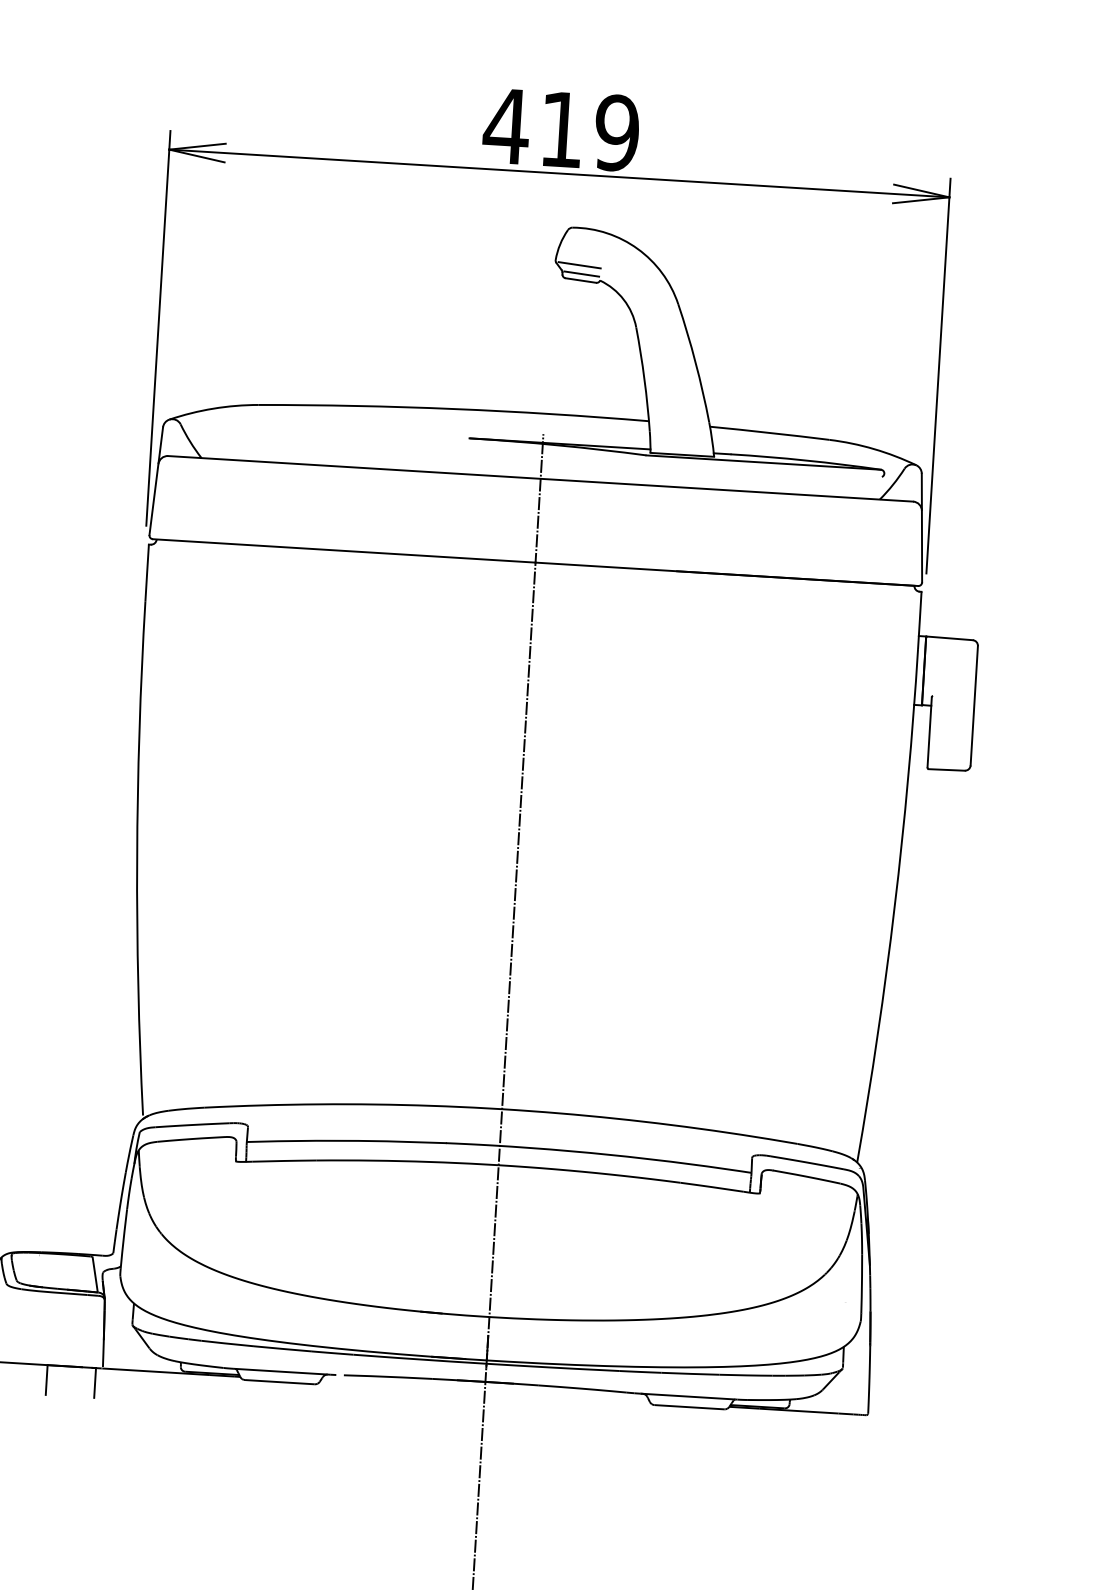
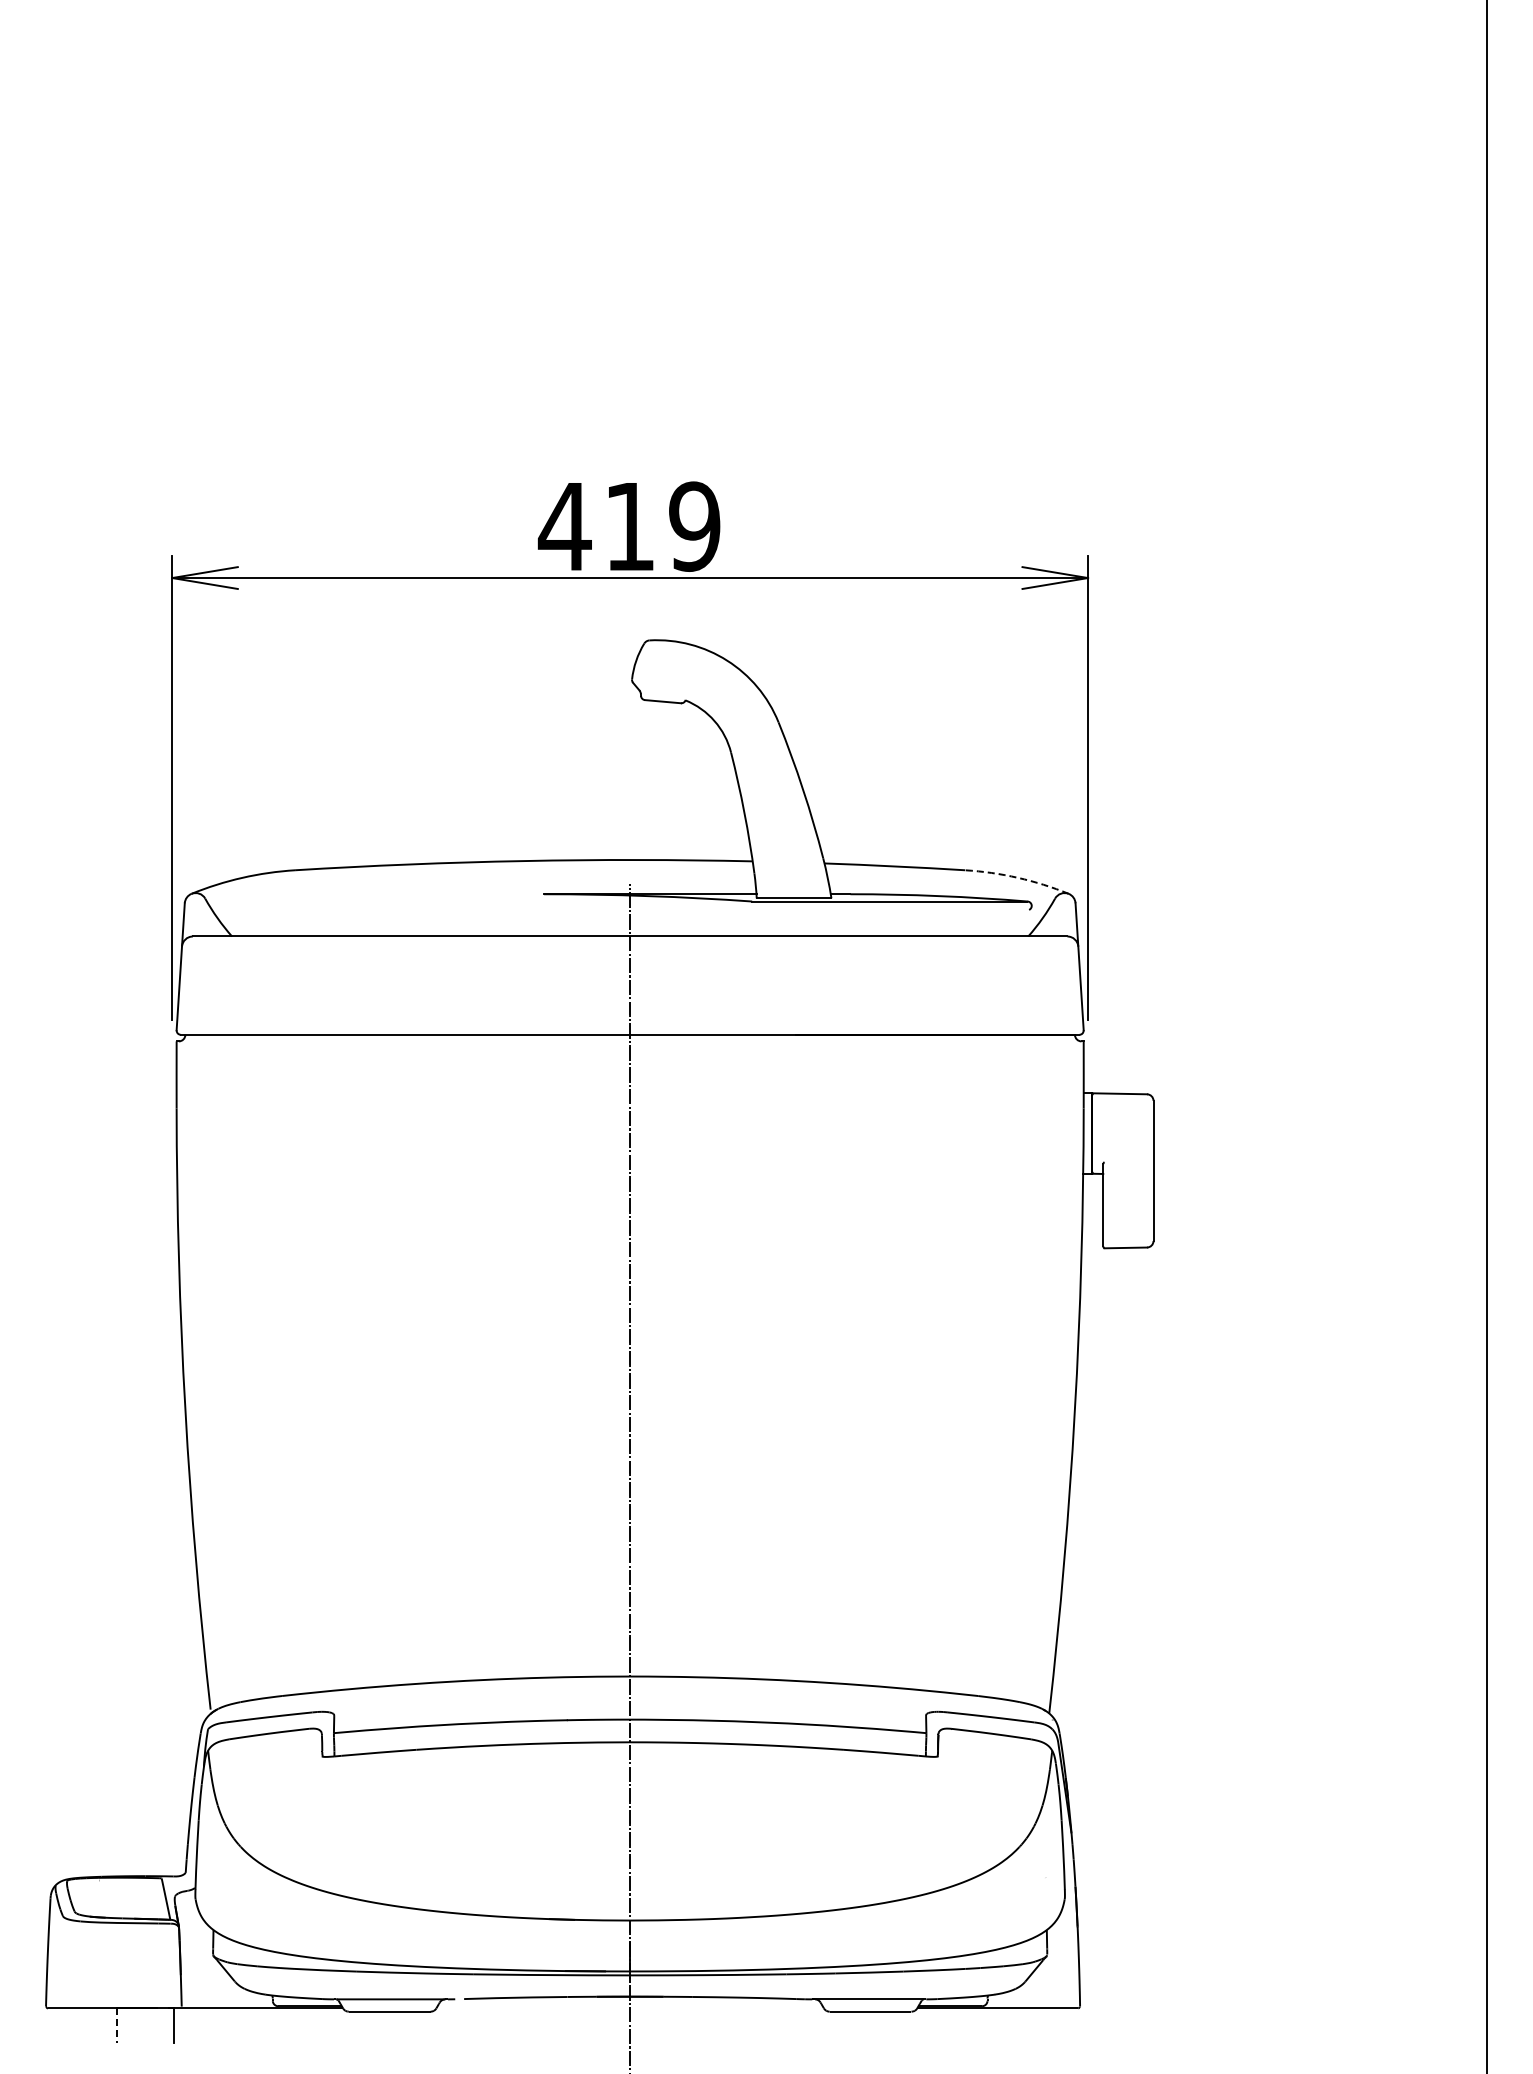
line: (579, 264) -> (660, 683), removed
line: (581, 273) -> (663, 693), removed
arc: (873, 448) -> (1017, 877), solid -> dashed
line: (46, 1380) -> (116, 2026), solid -> dashed

